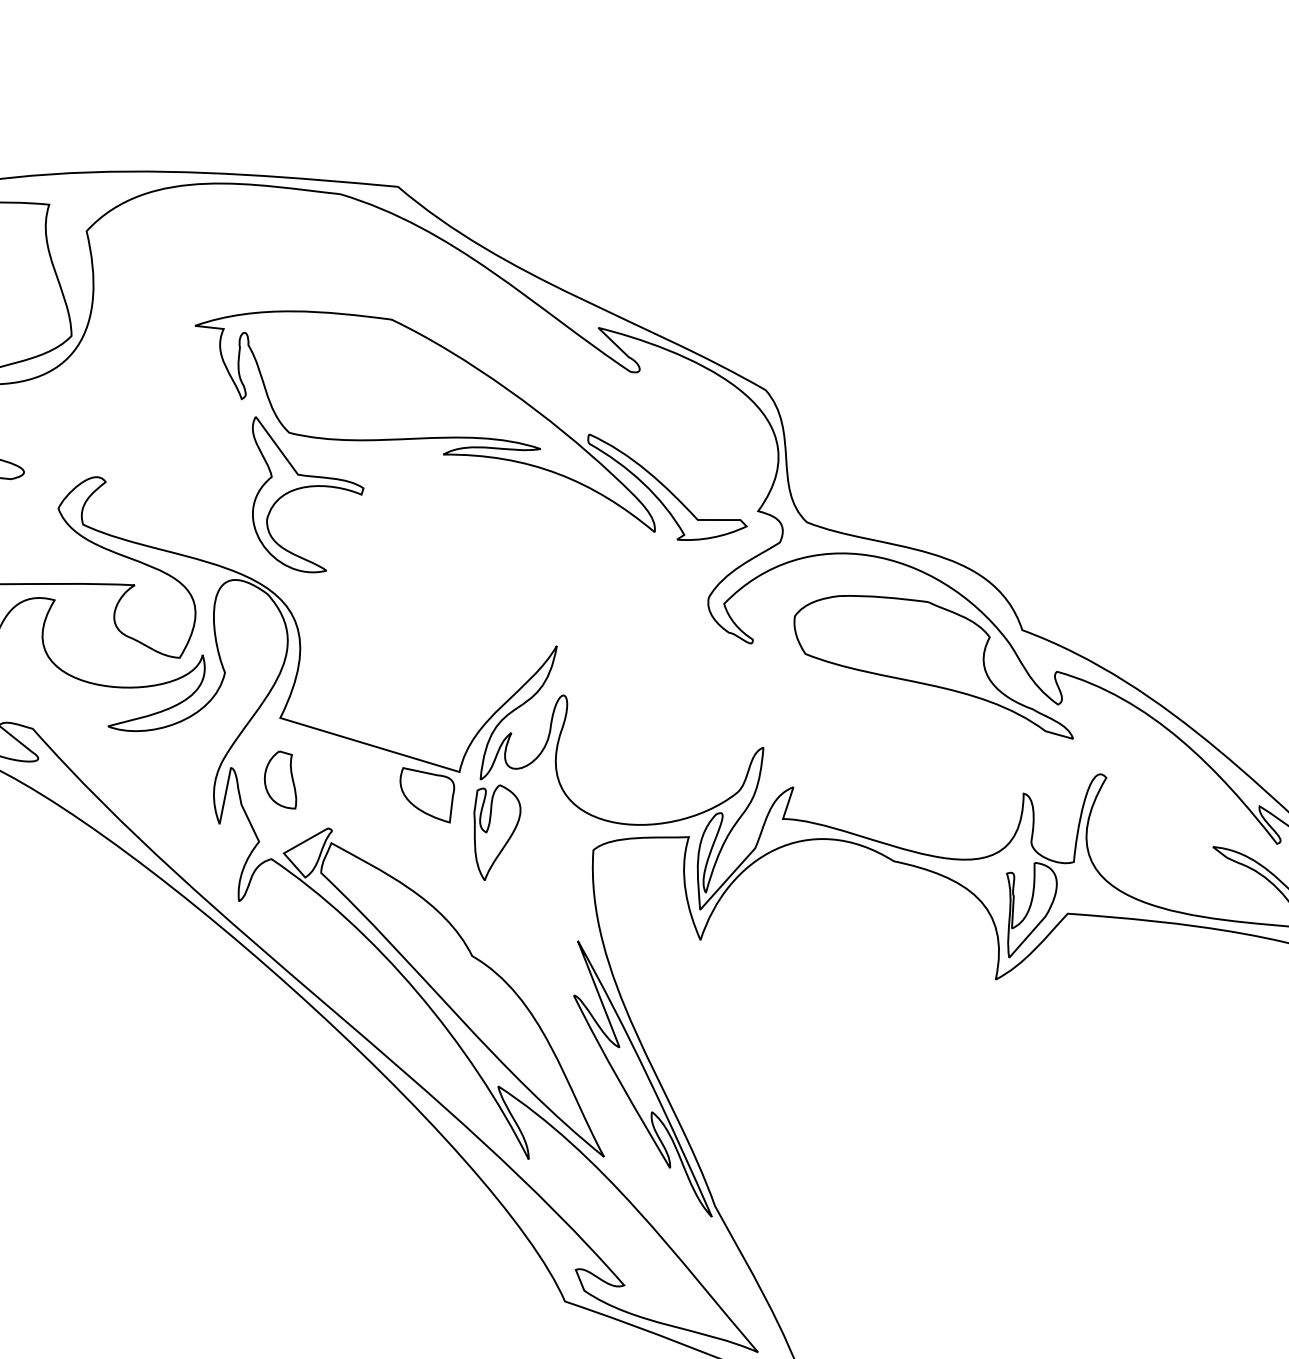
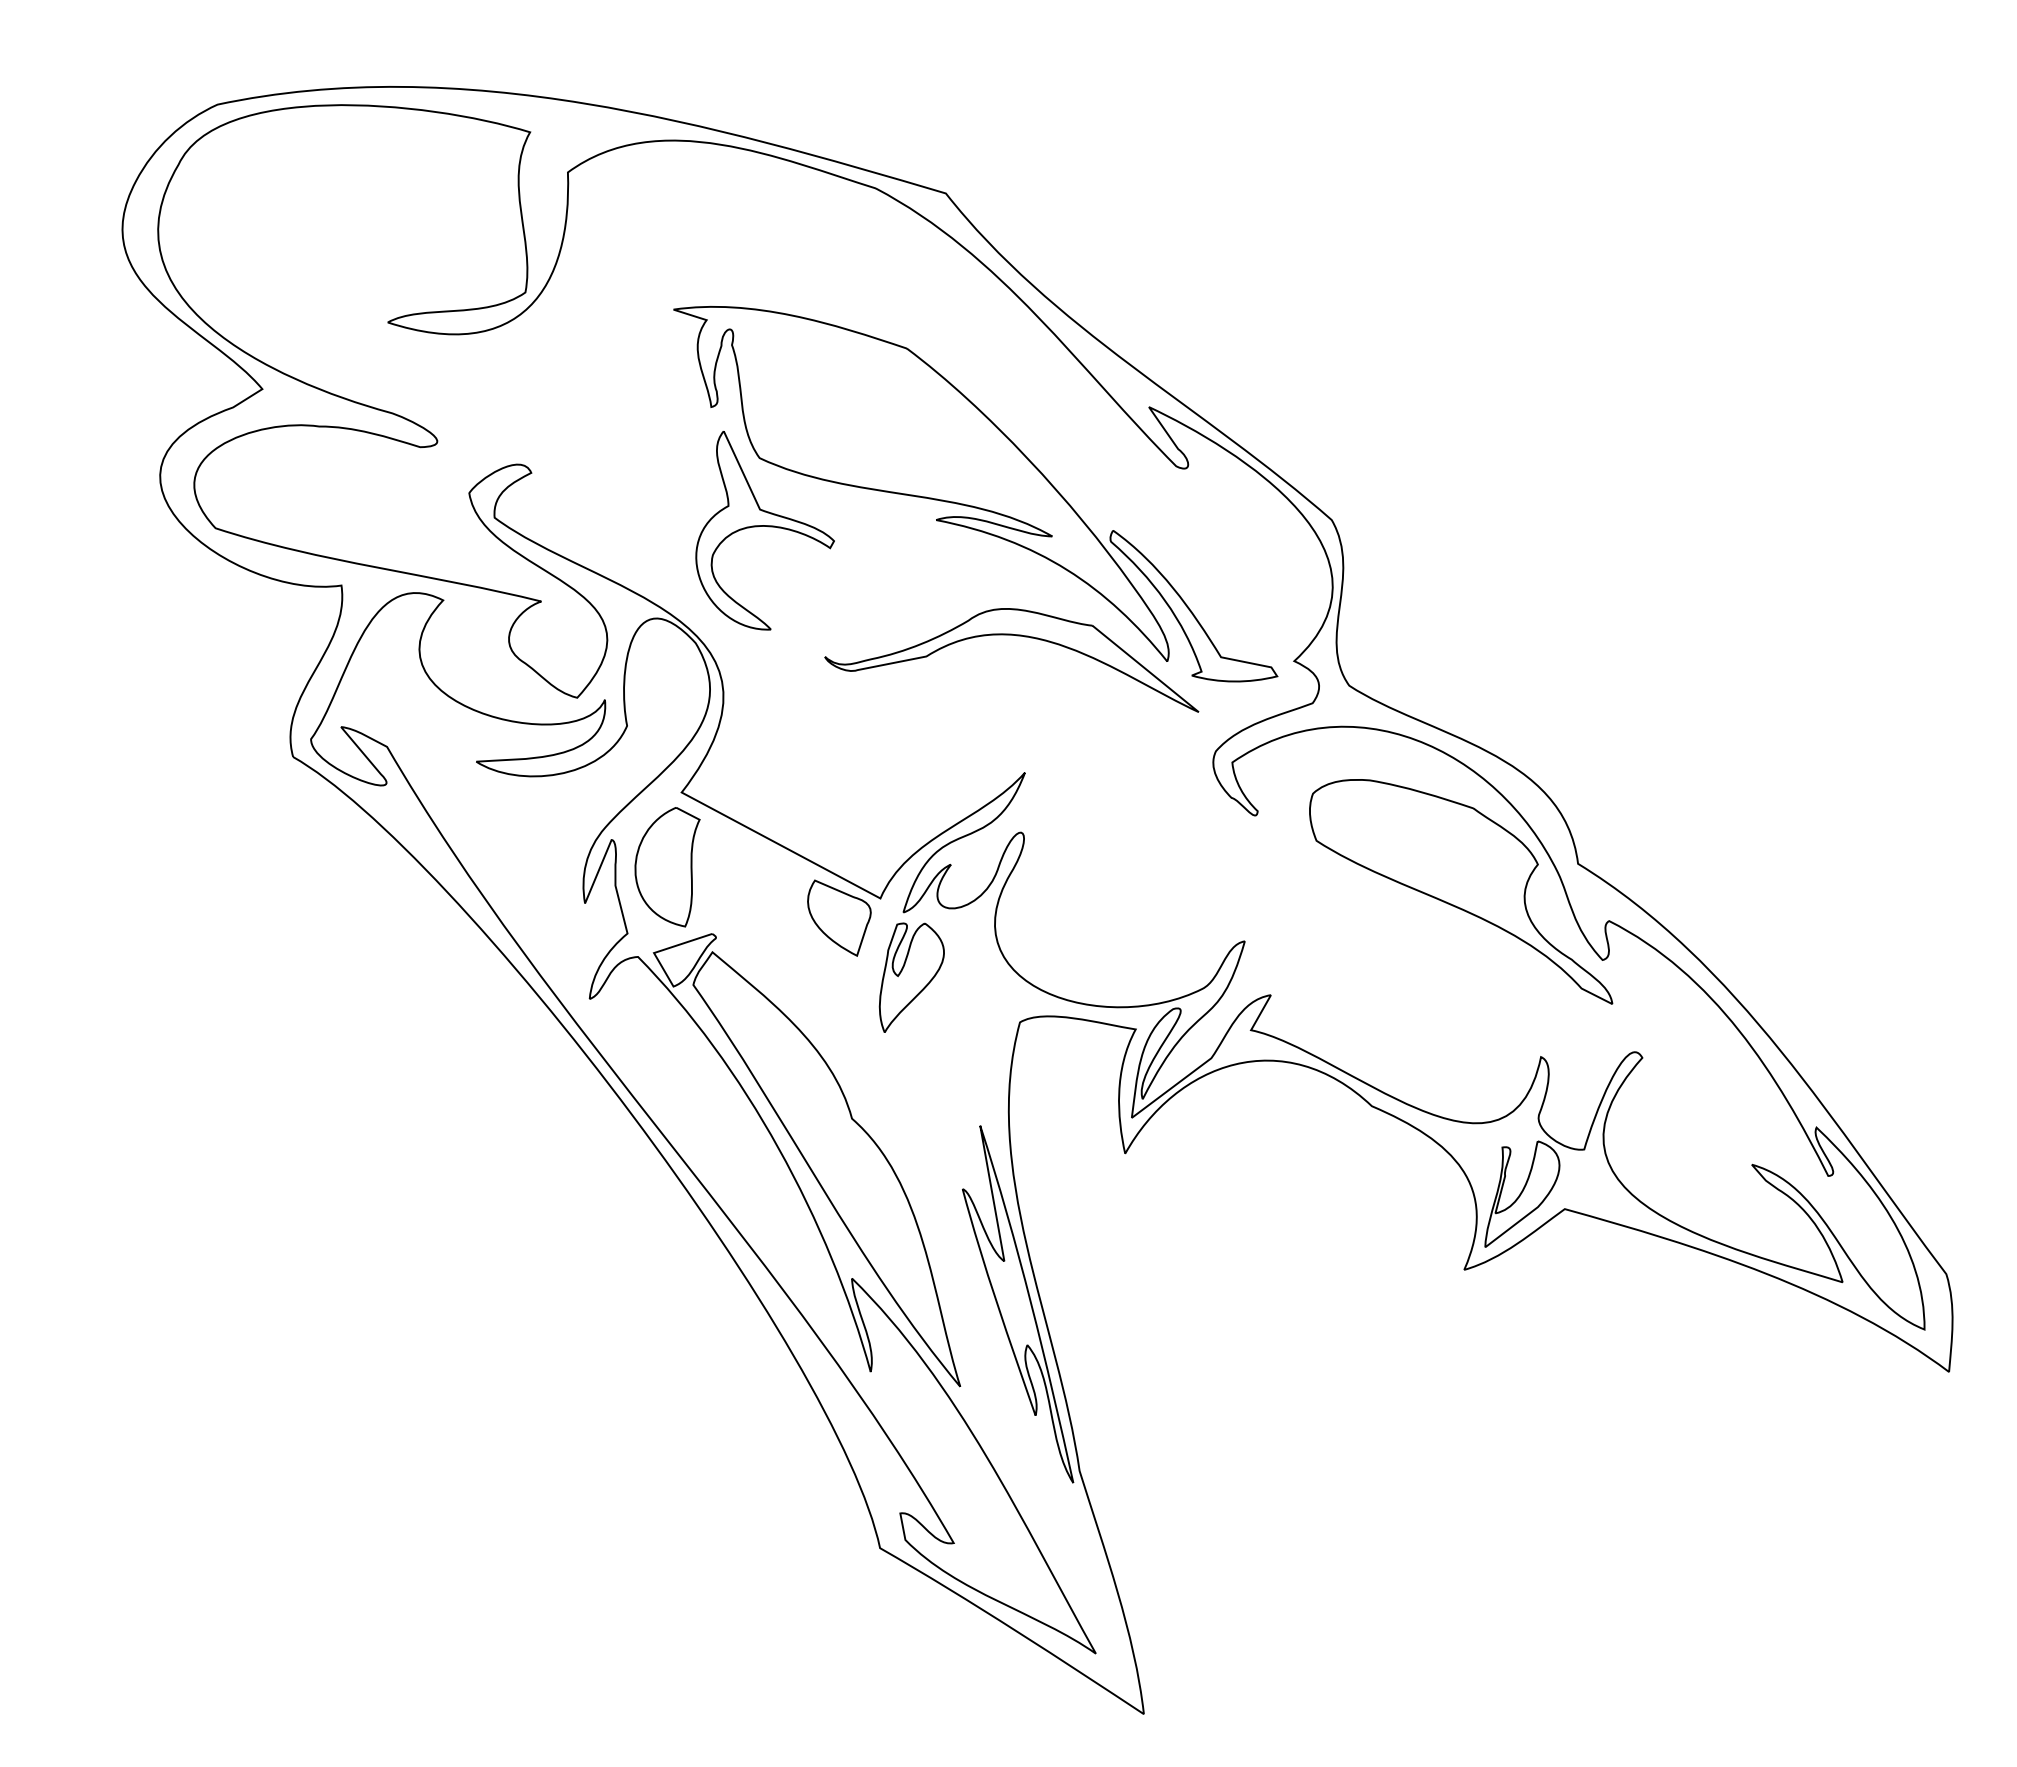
part: (527, 536) -> (1016, 636), added
part: (280, 781) -> (667, 867), size x1.67

